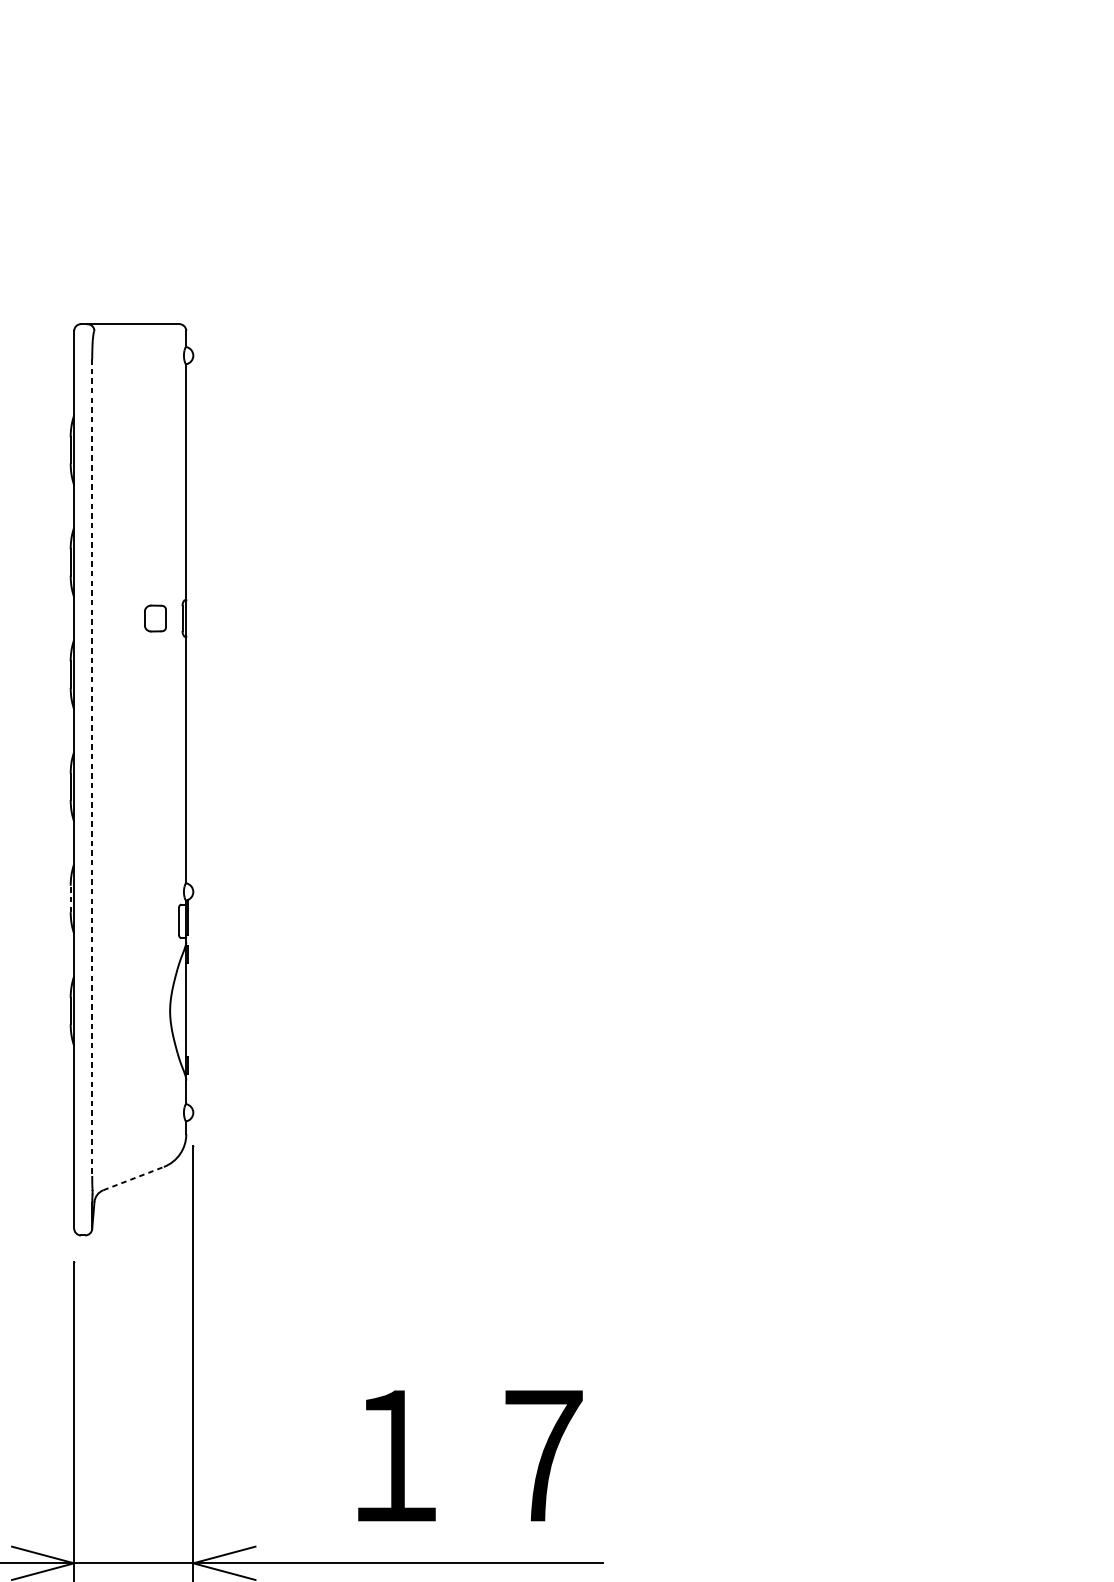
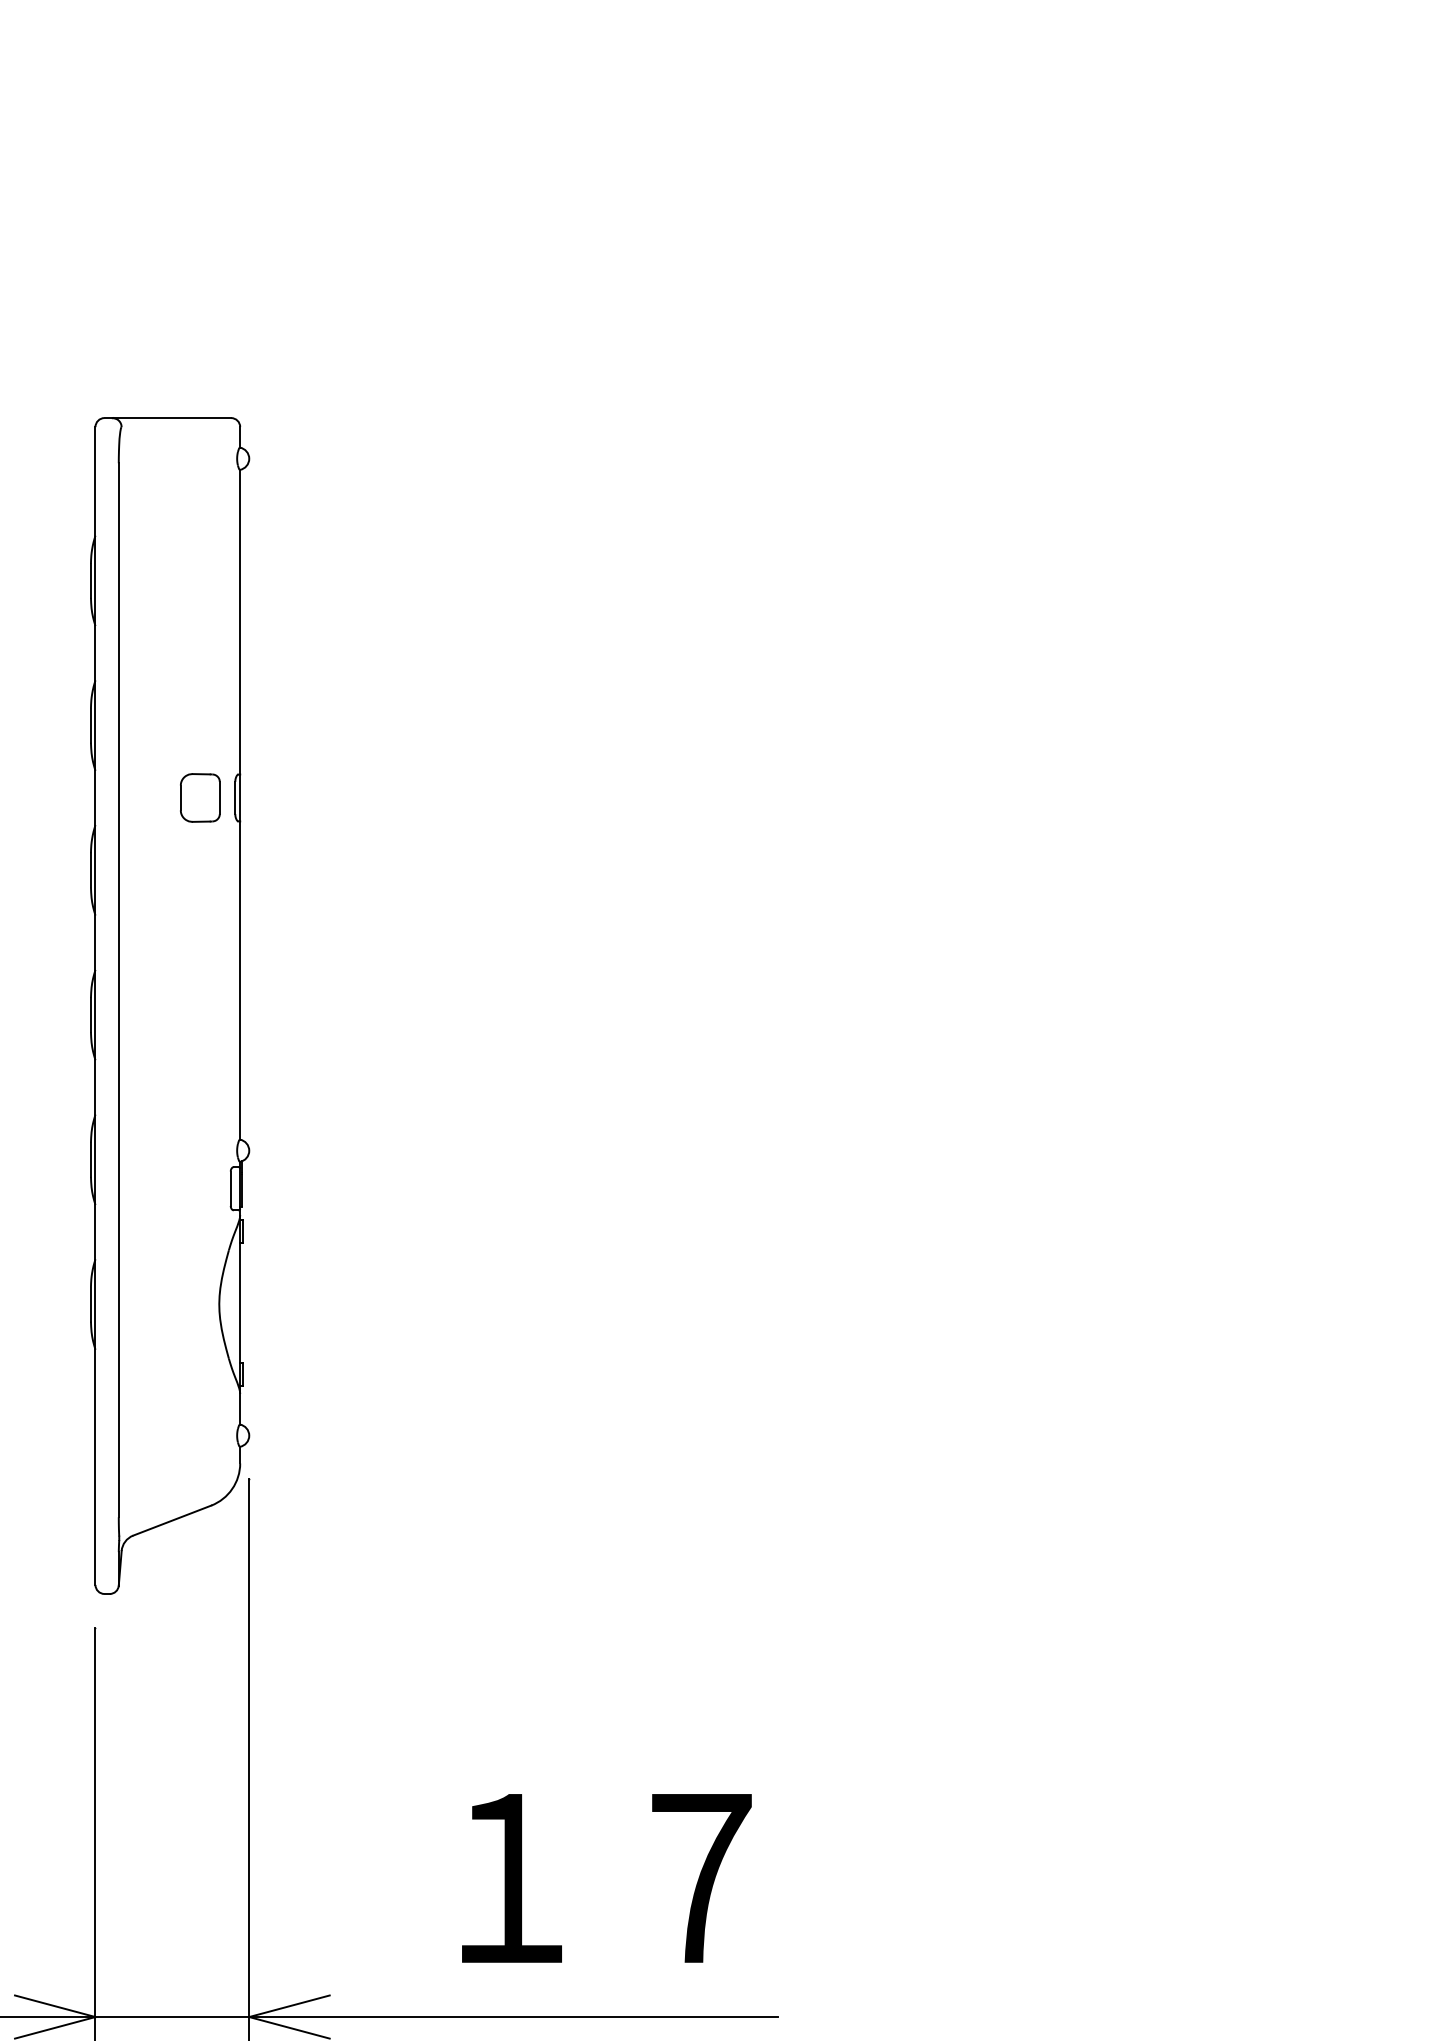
part: (155, 618) -> (200, 797), size x1.43
line: (92, 767) -> (118, 990), dashed -> solid
line: (70, 898) -> (90, 1159), dashed -> solid
line: (133, 1178) -> (172, 1520), dashed -> solid

